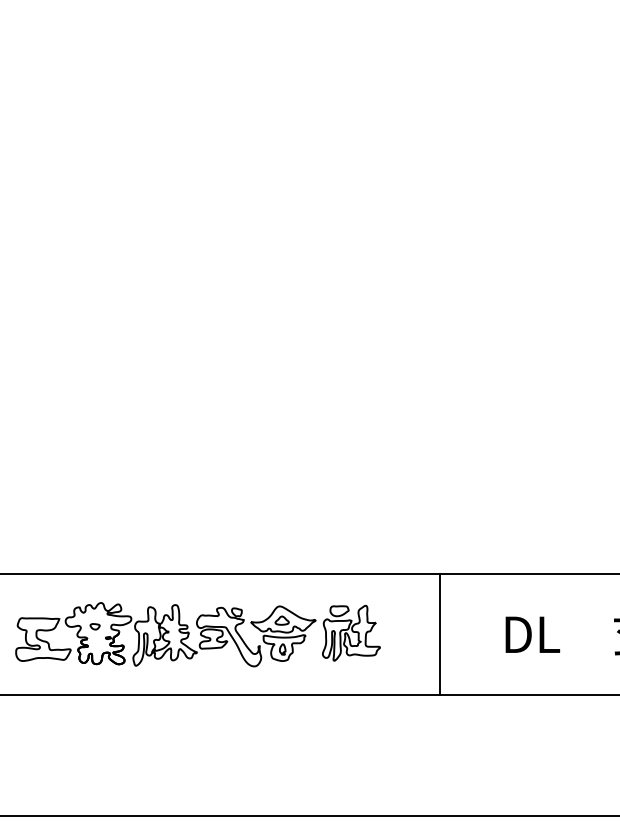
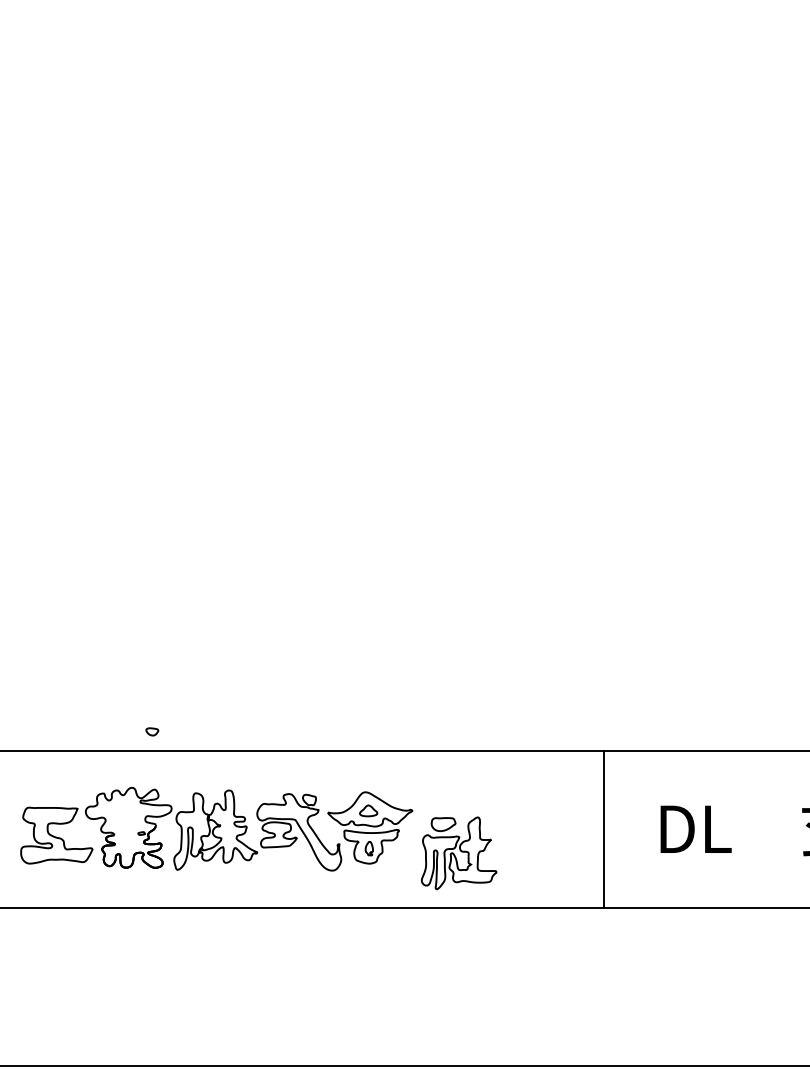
part: (95, 626) -> (152, 731), moved
part: (351, 633) -> (459, 853), moved
line: (440, 634) -> (604, 829), moved

